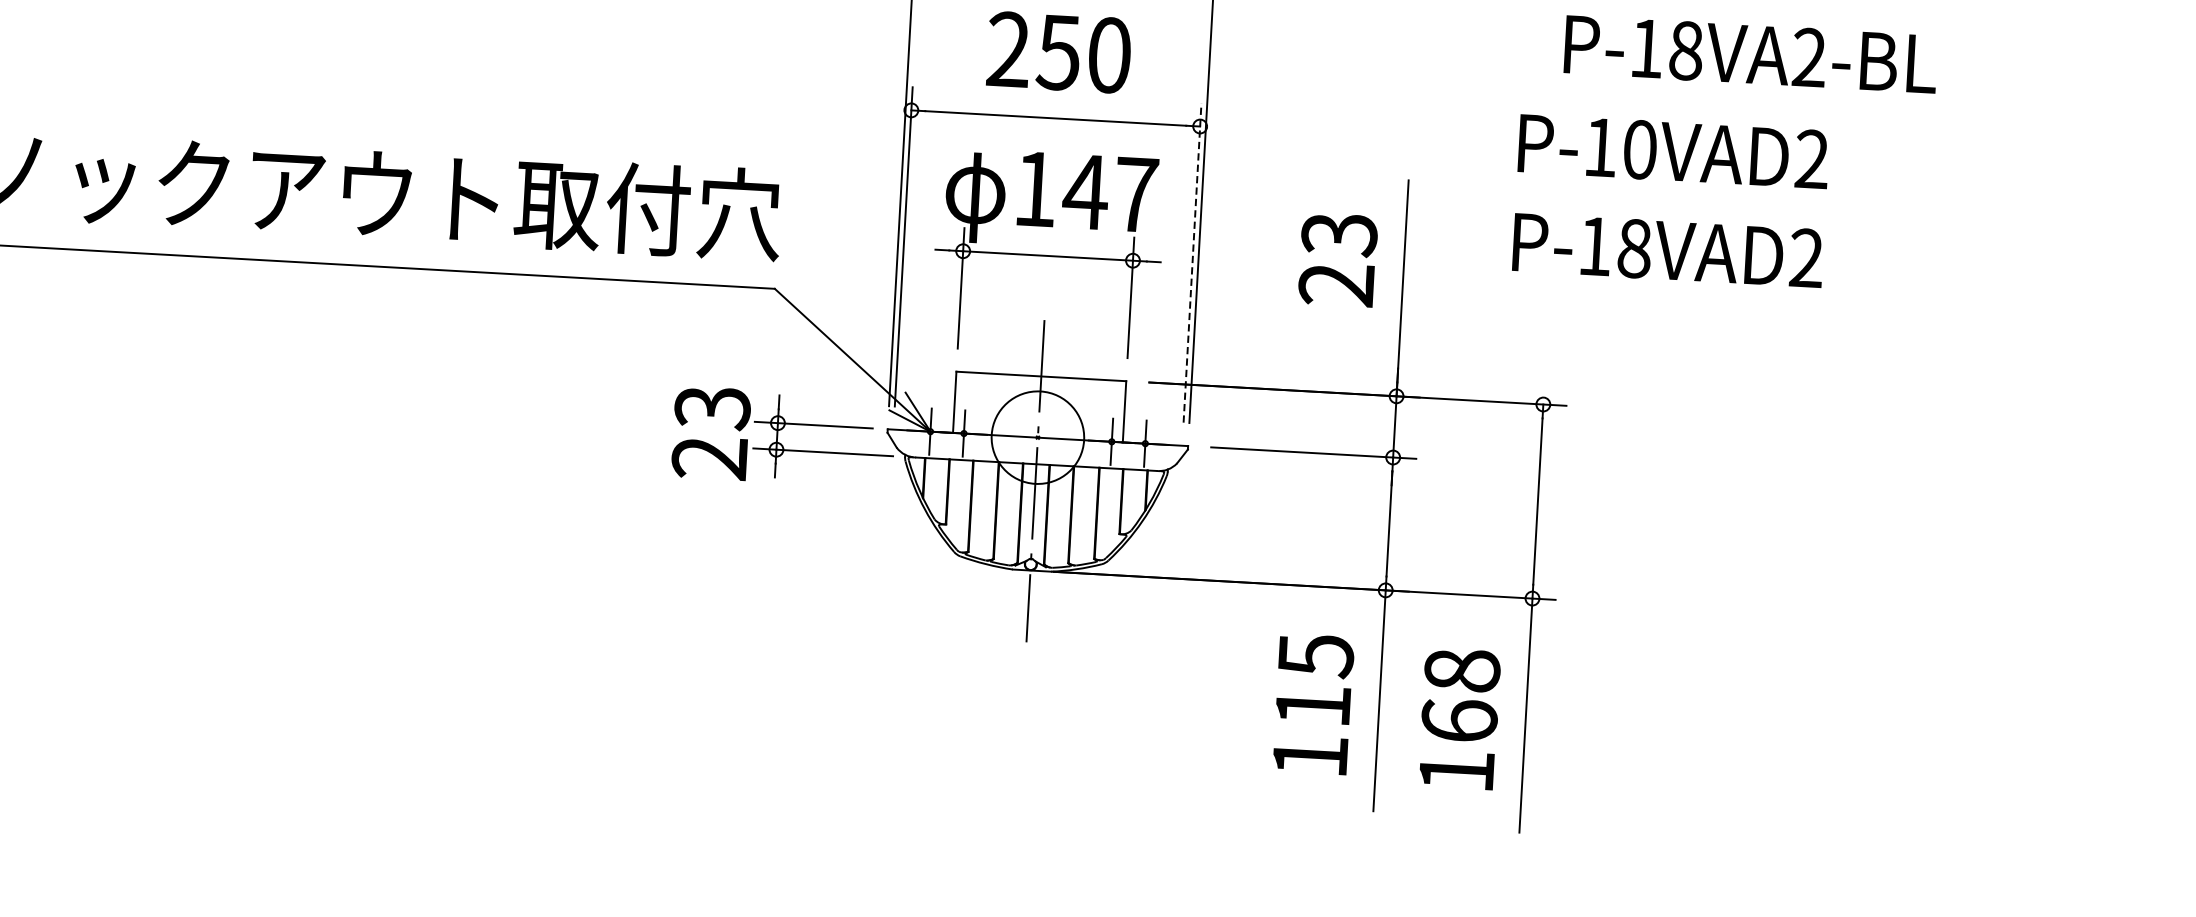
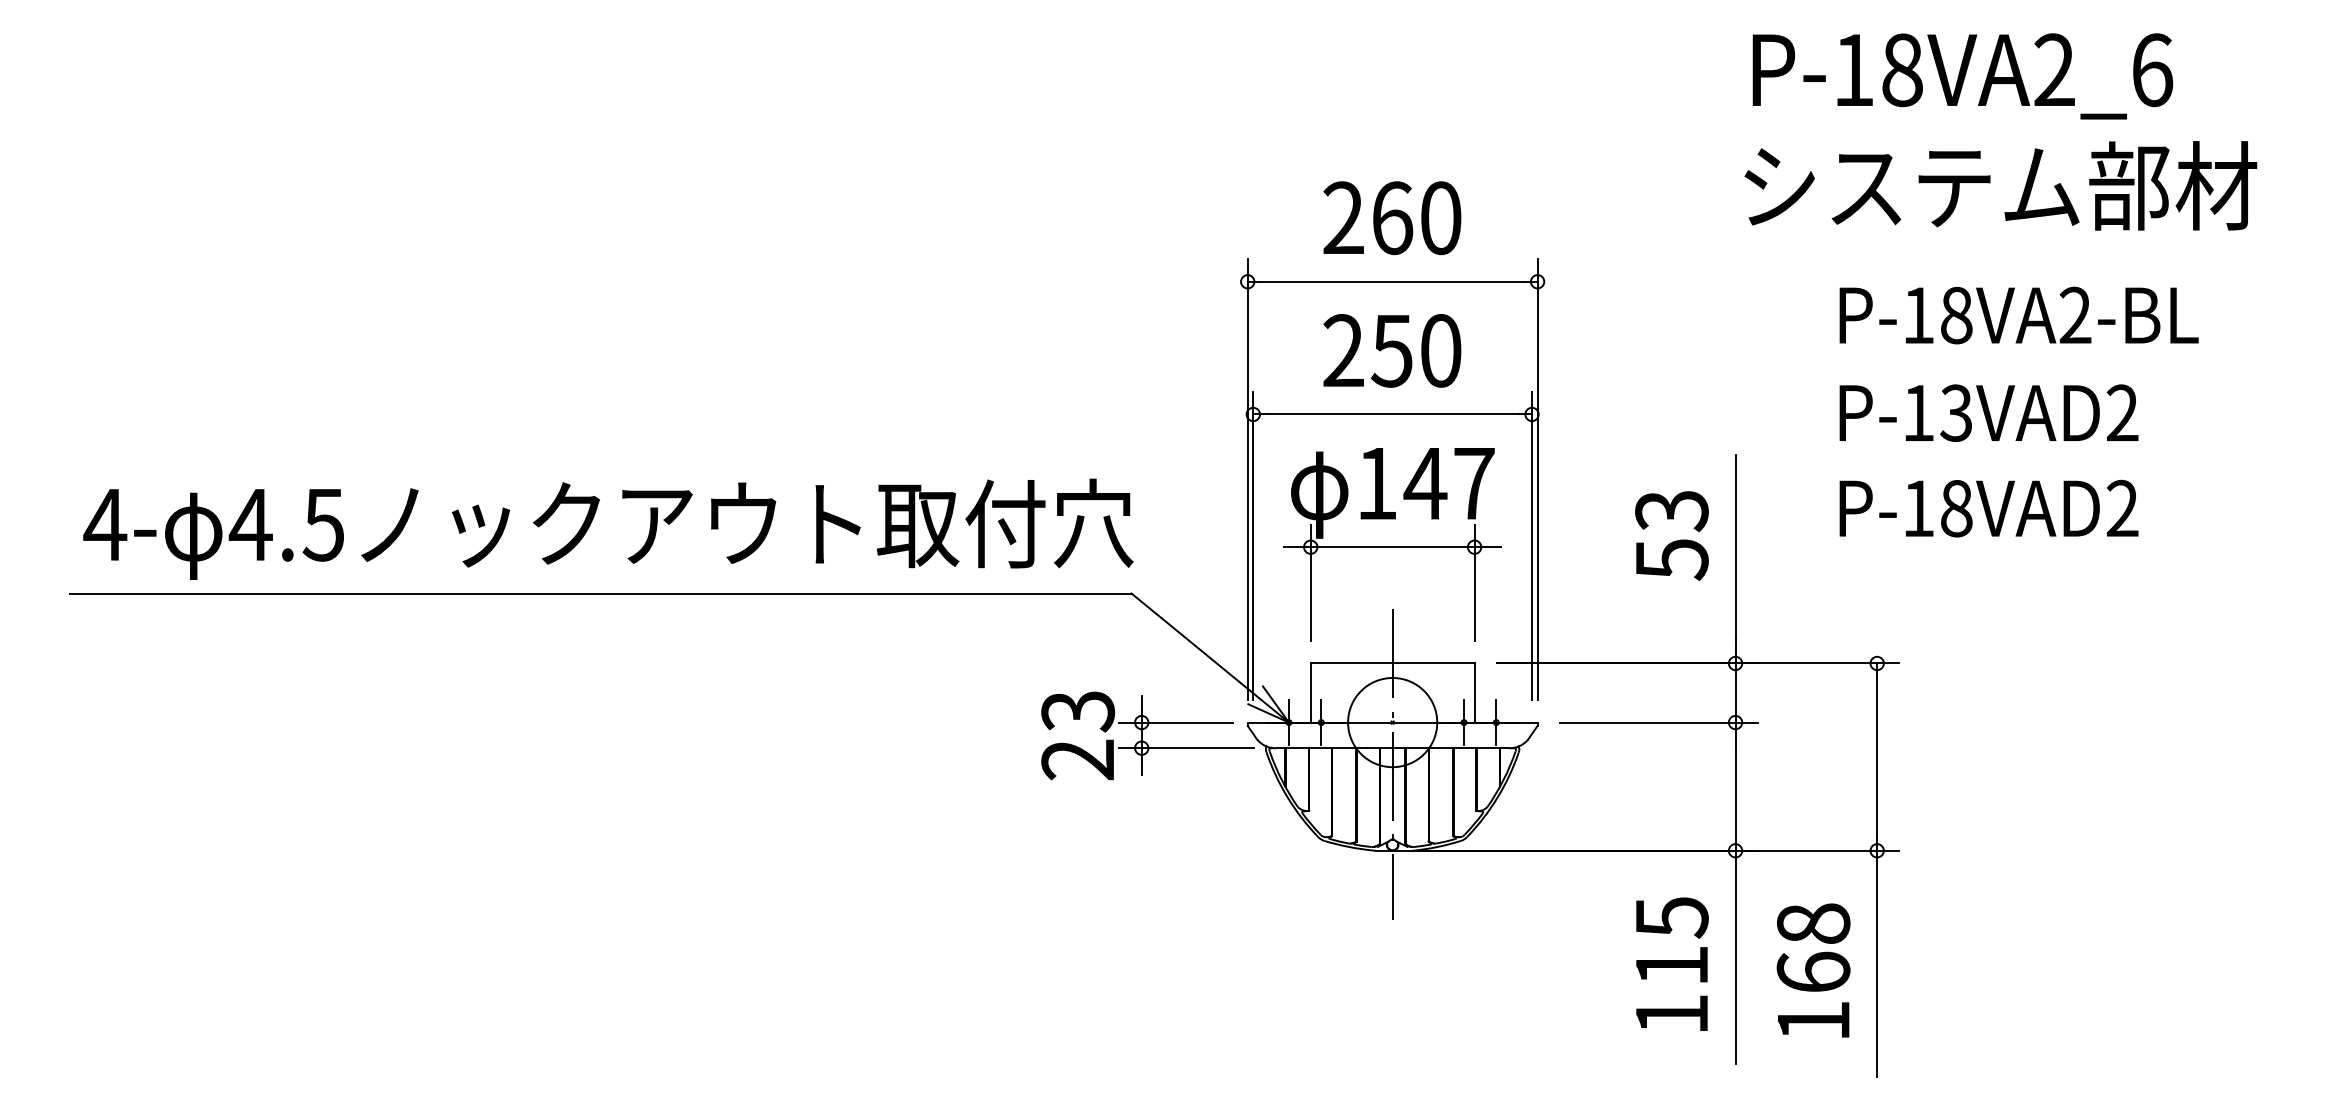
text: (1750, 54) -> (2018, 315), moved
text: (1640, 149) -> (1956, 412), P-10VAD2 -> P-13VAD2
line: (1193, 262) -> (1532, 545), dashed -> solid
text: (1336, 284) -> (1671, 559), 23 -> 53

